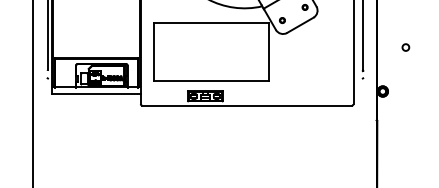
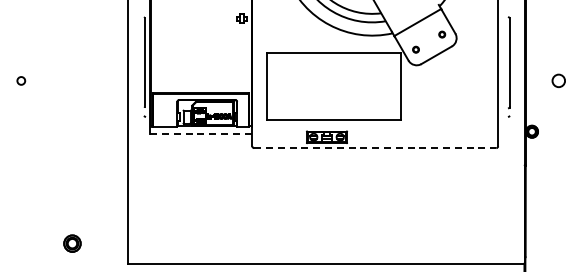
circle: (405, 47) -> (558, 80), size x1.6
line: (96, 93) -> (201, 134), solid -> dashed
line: (247, 106) -> (375, 148), solid -> dashed

